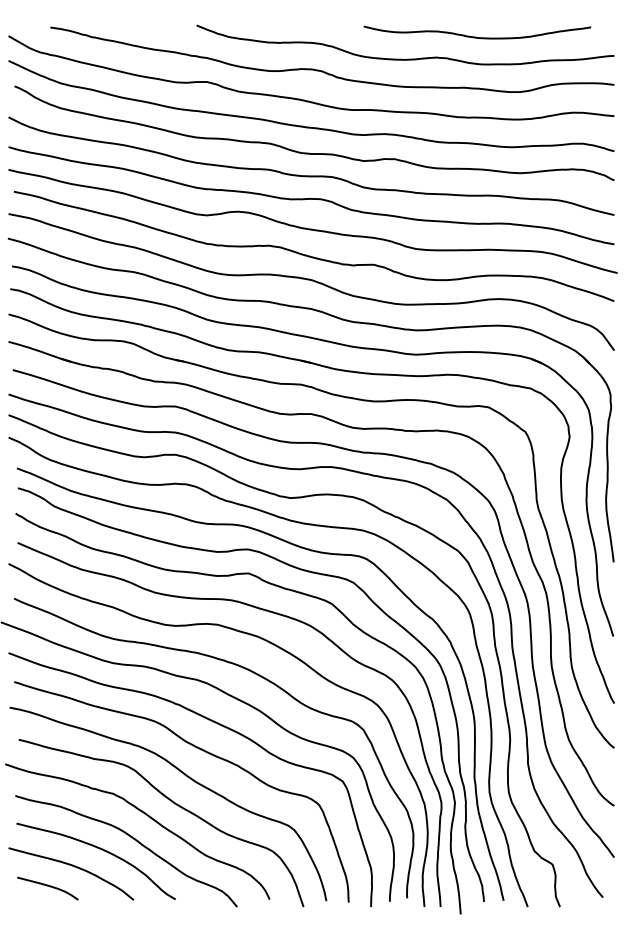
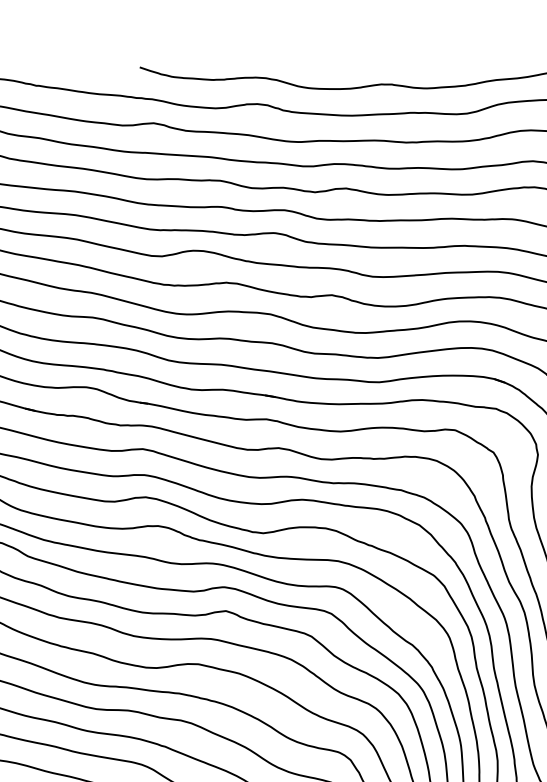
curve: (476, 36) -> (419, 60), removed

